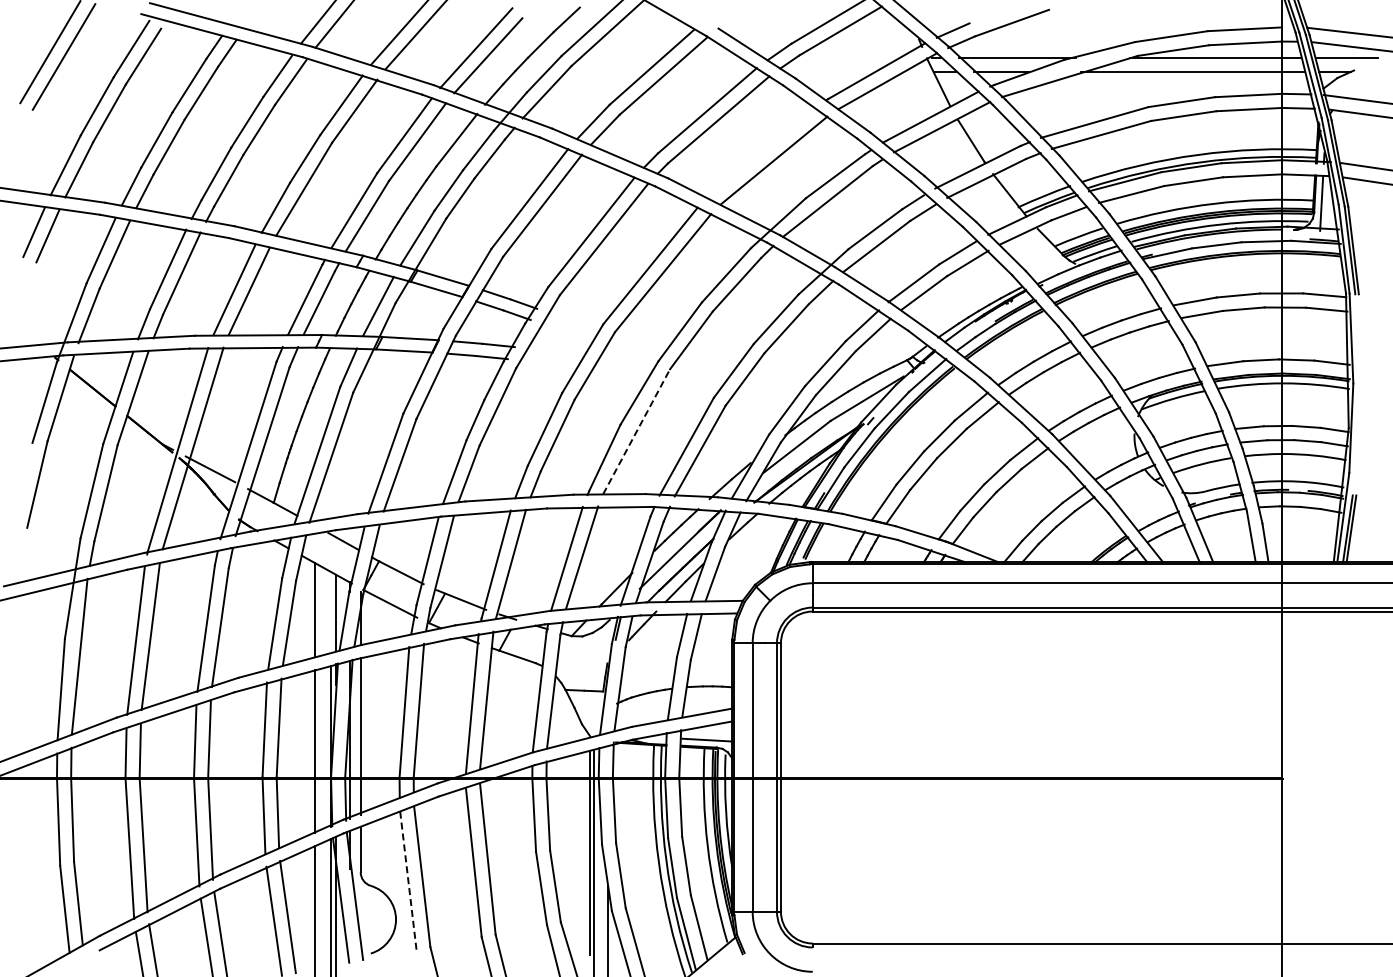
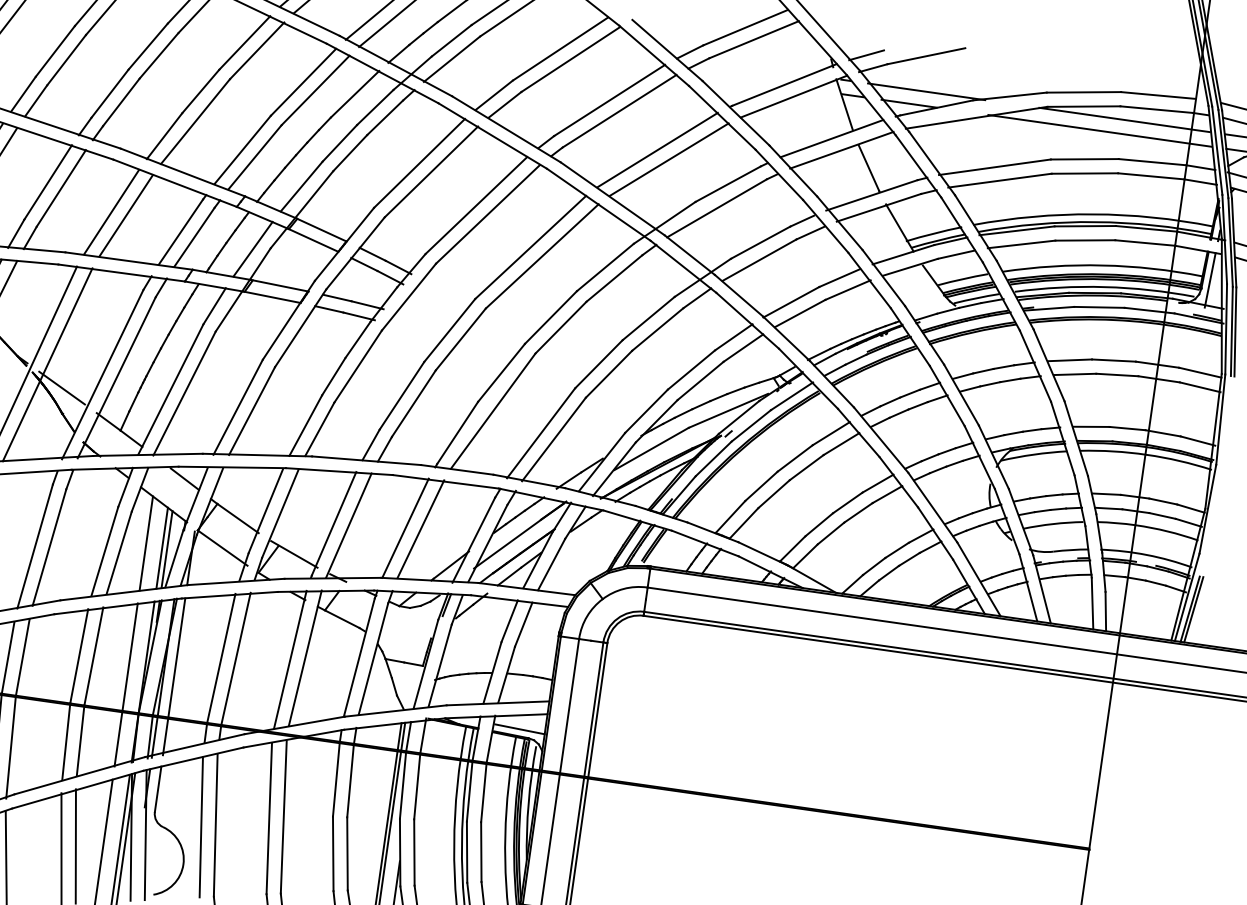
line: (761, 152) -> (657, 149), added
line: (636, 431) -> (493, 410), dashed -> solid
line: (331, 611) -> (162, 547), added
line: (408, 880) -> (201, 827), dashed -> solid

